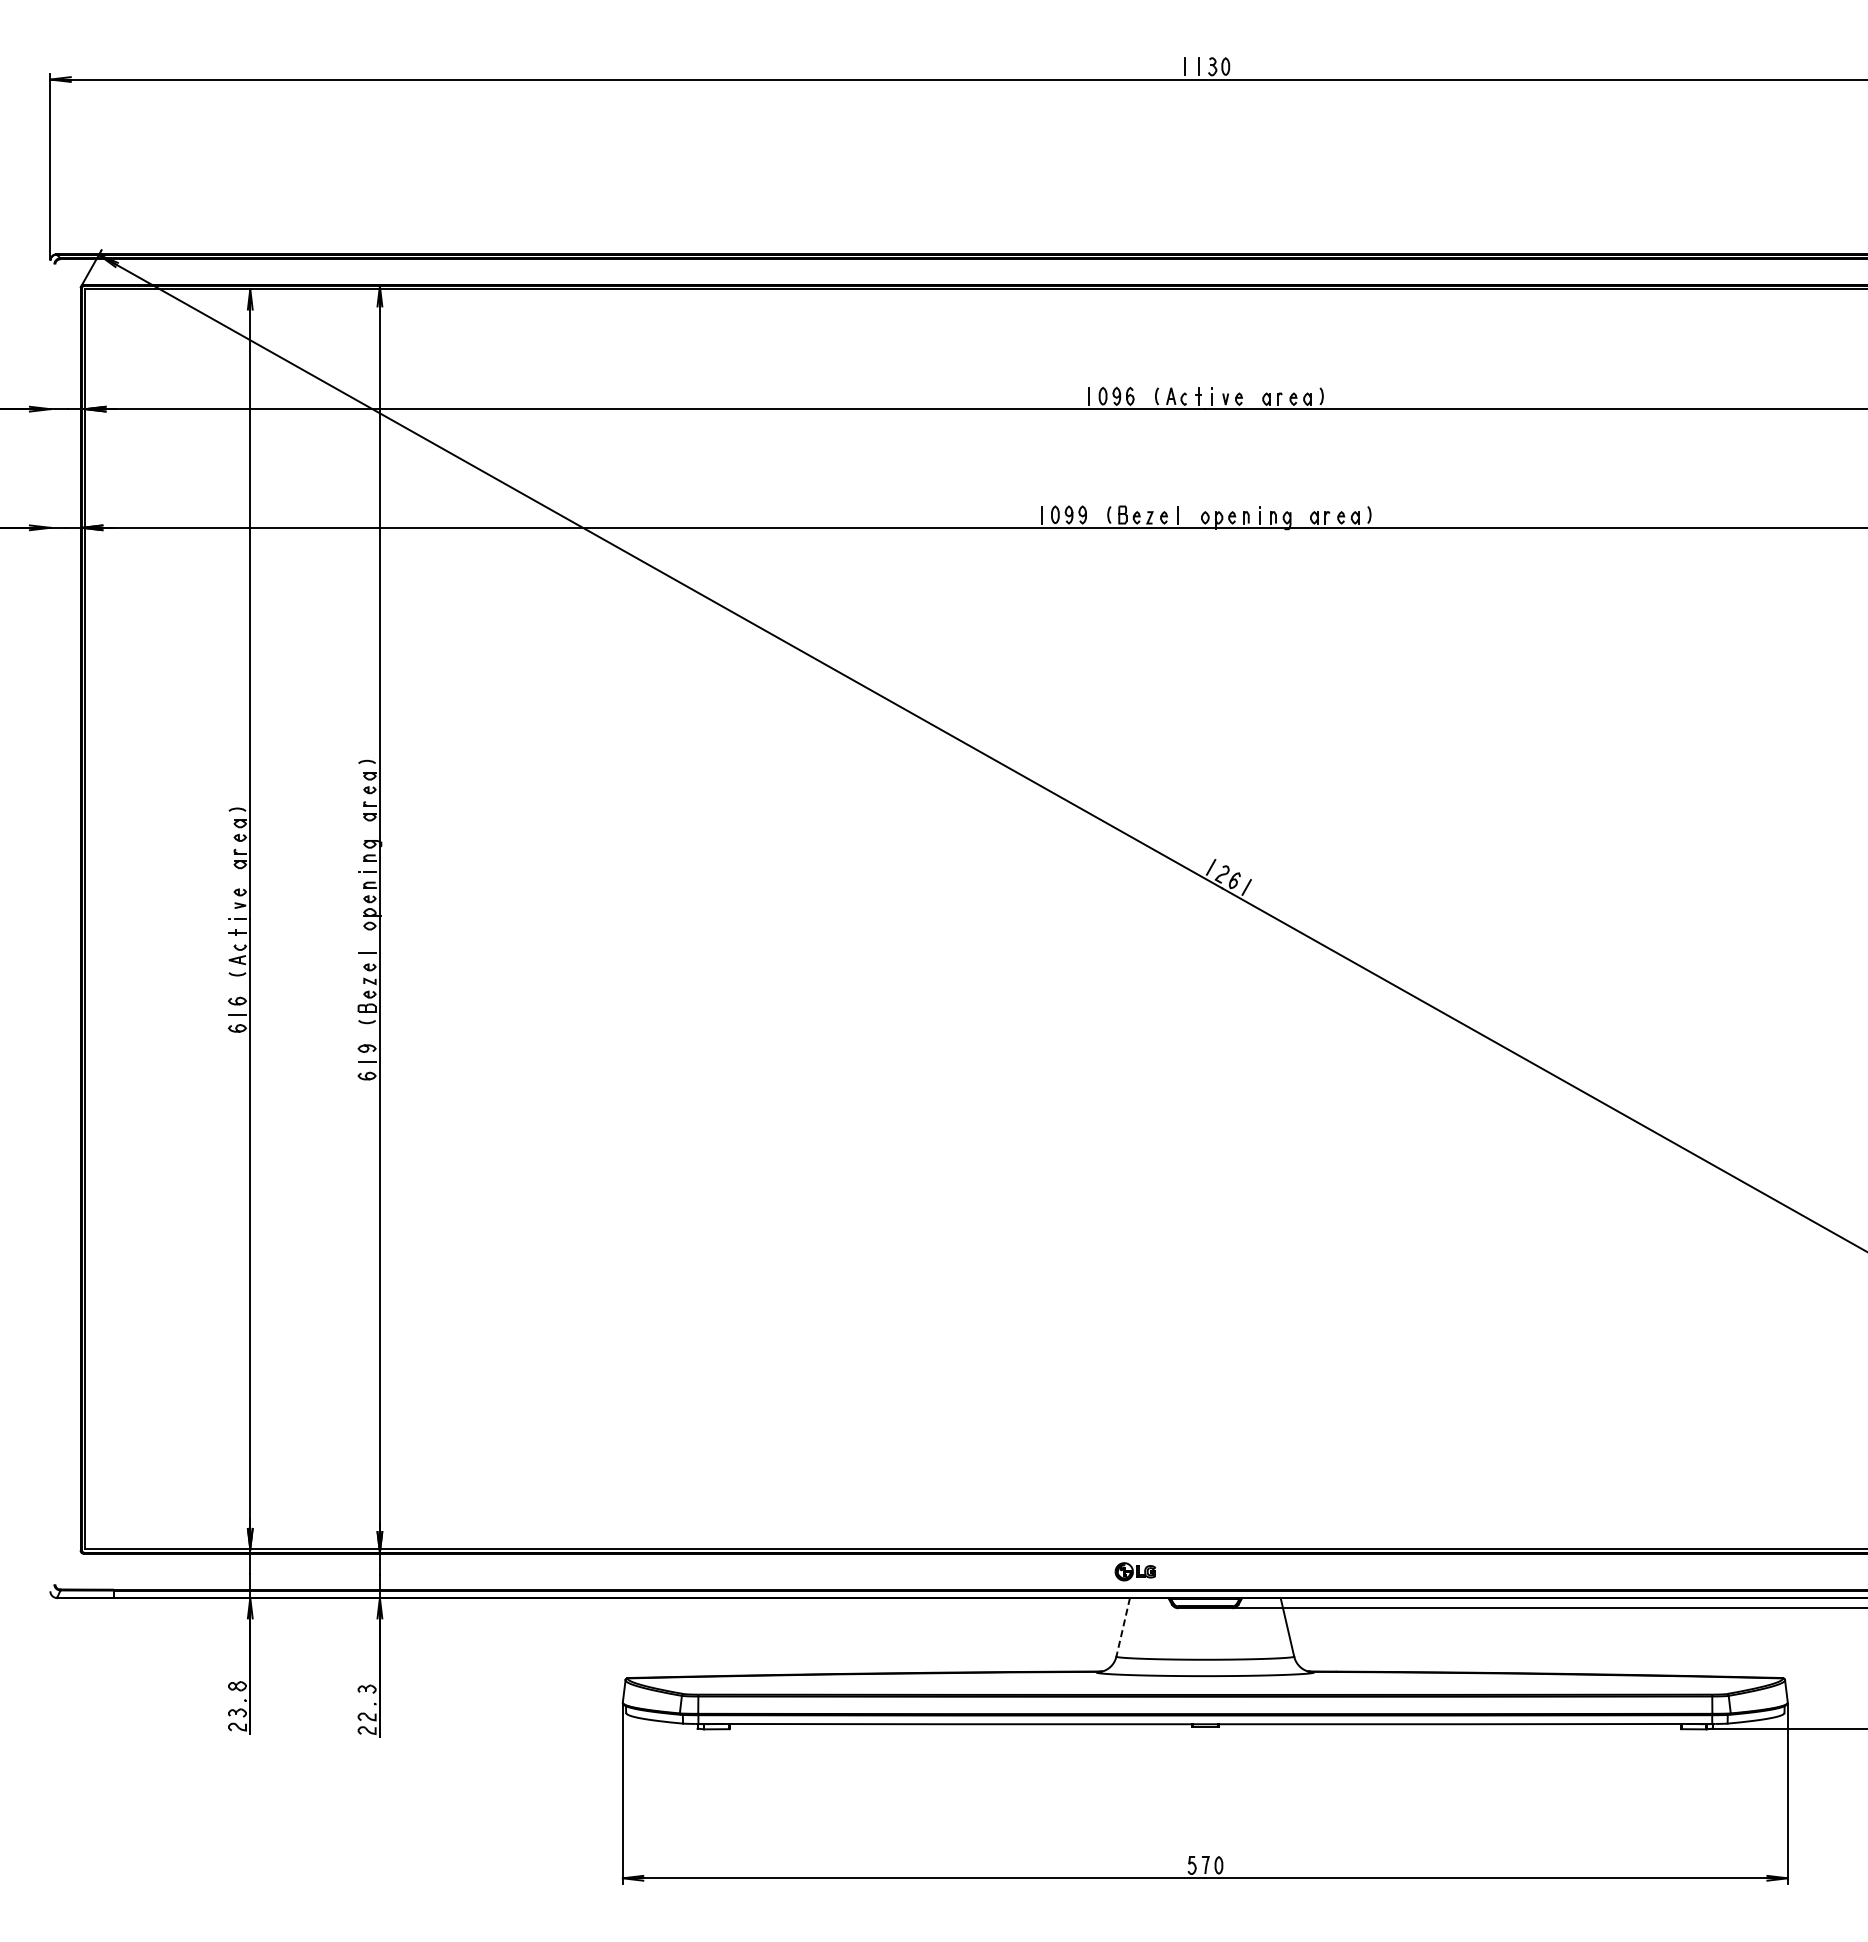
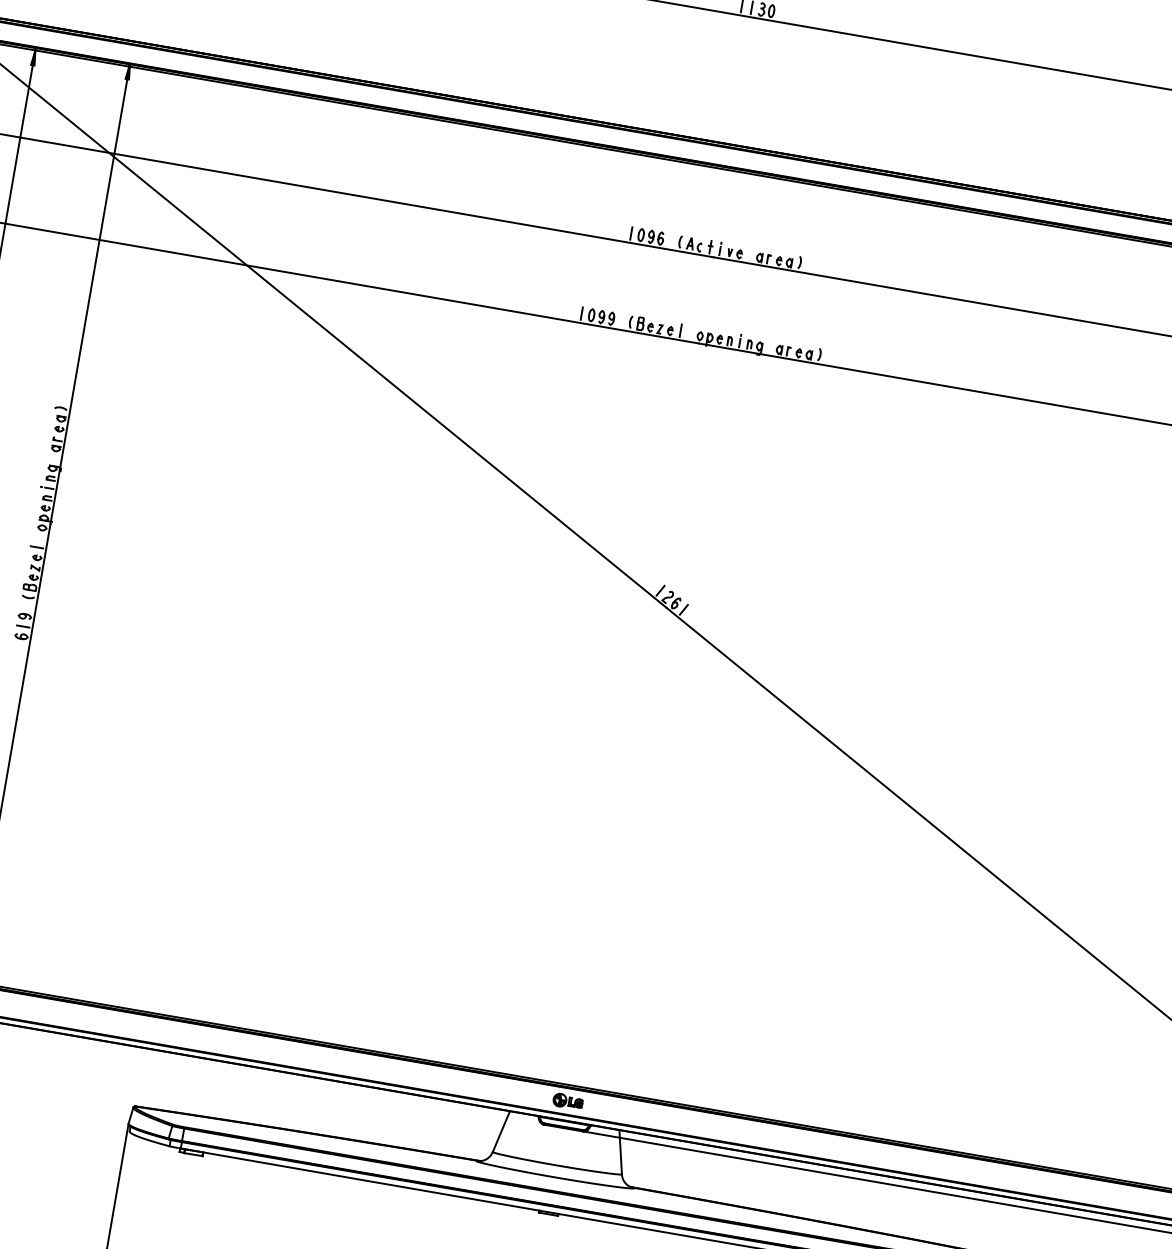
part: (1134, 1571) -> (567, 1101), moved
line: (1123, 1627) -> (501, 1131), dashed -> solid

